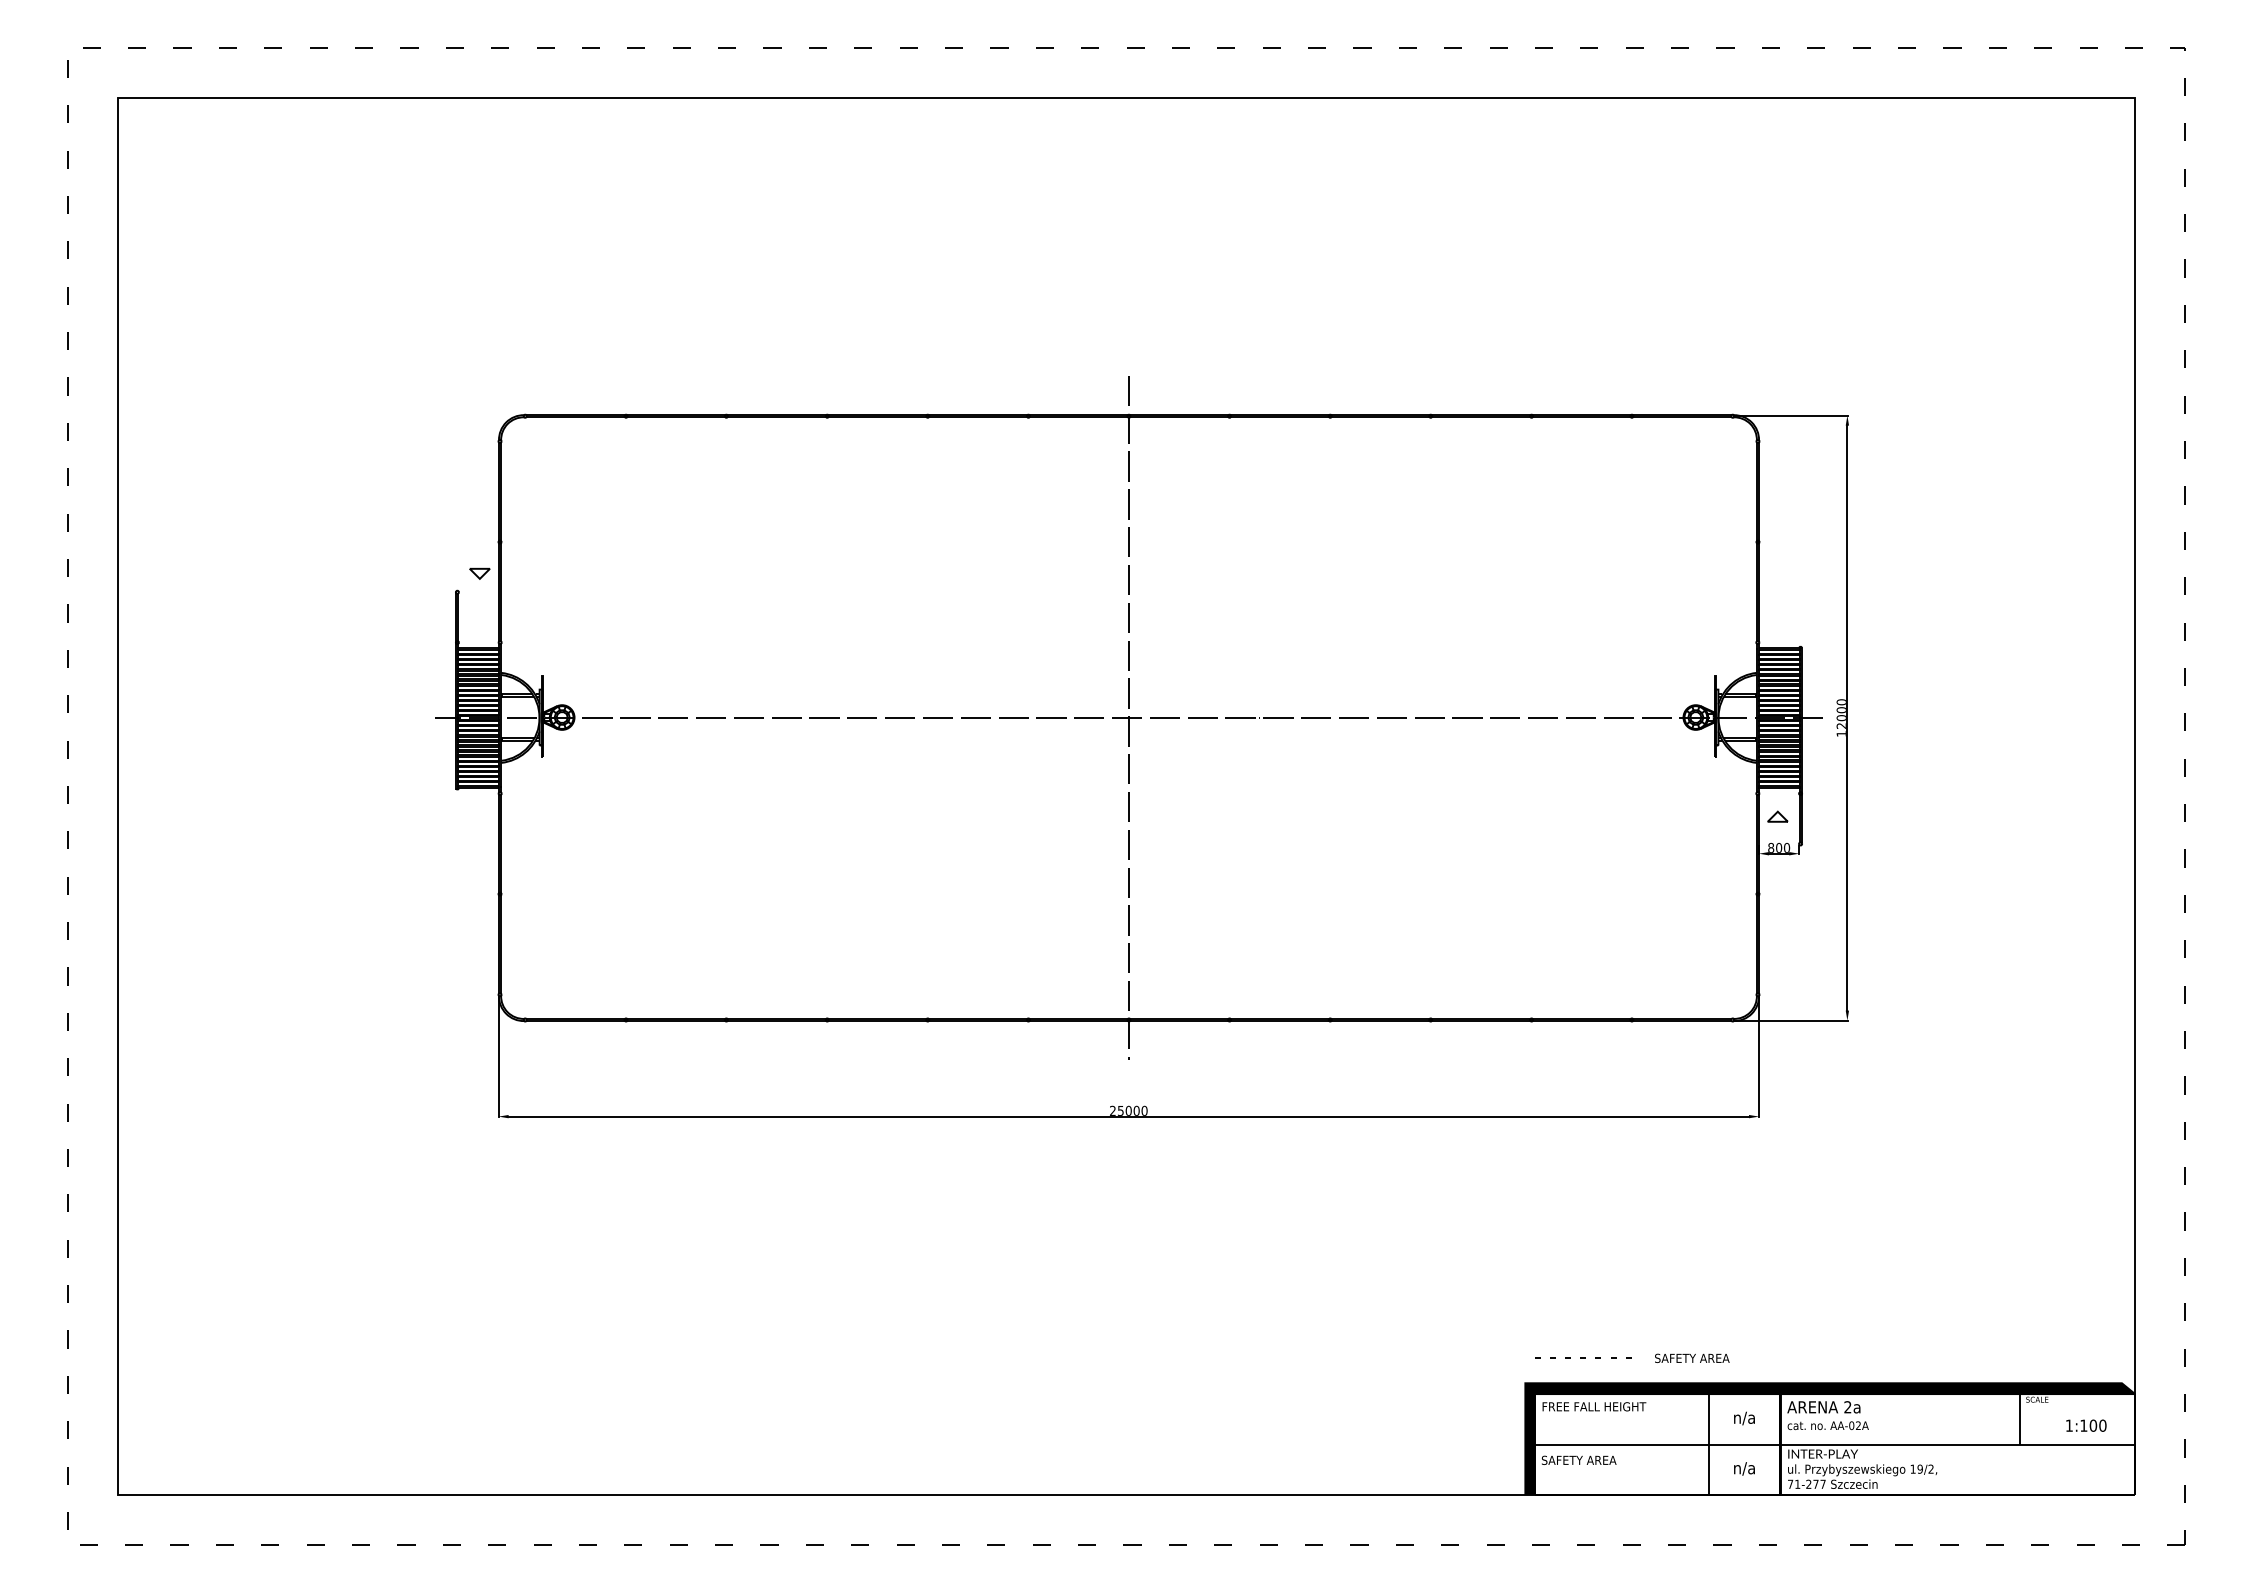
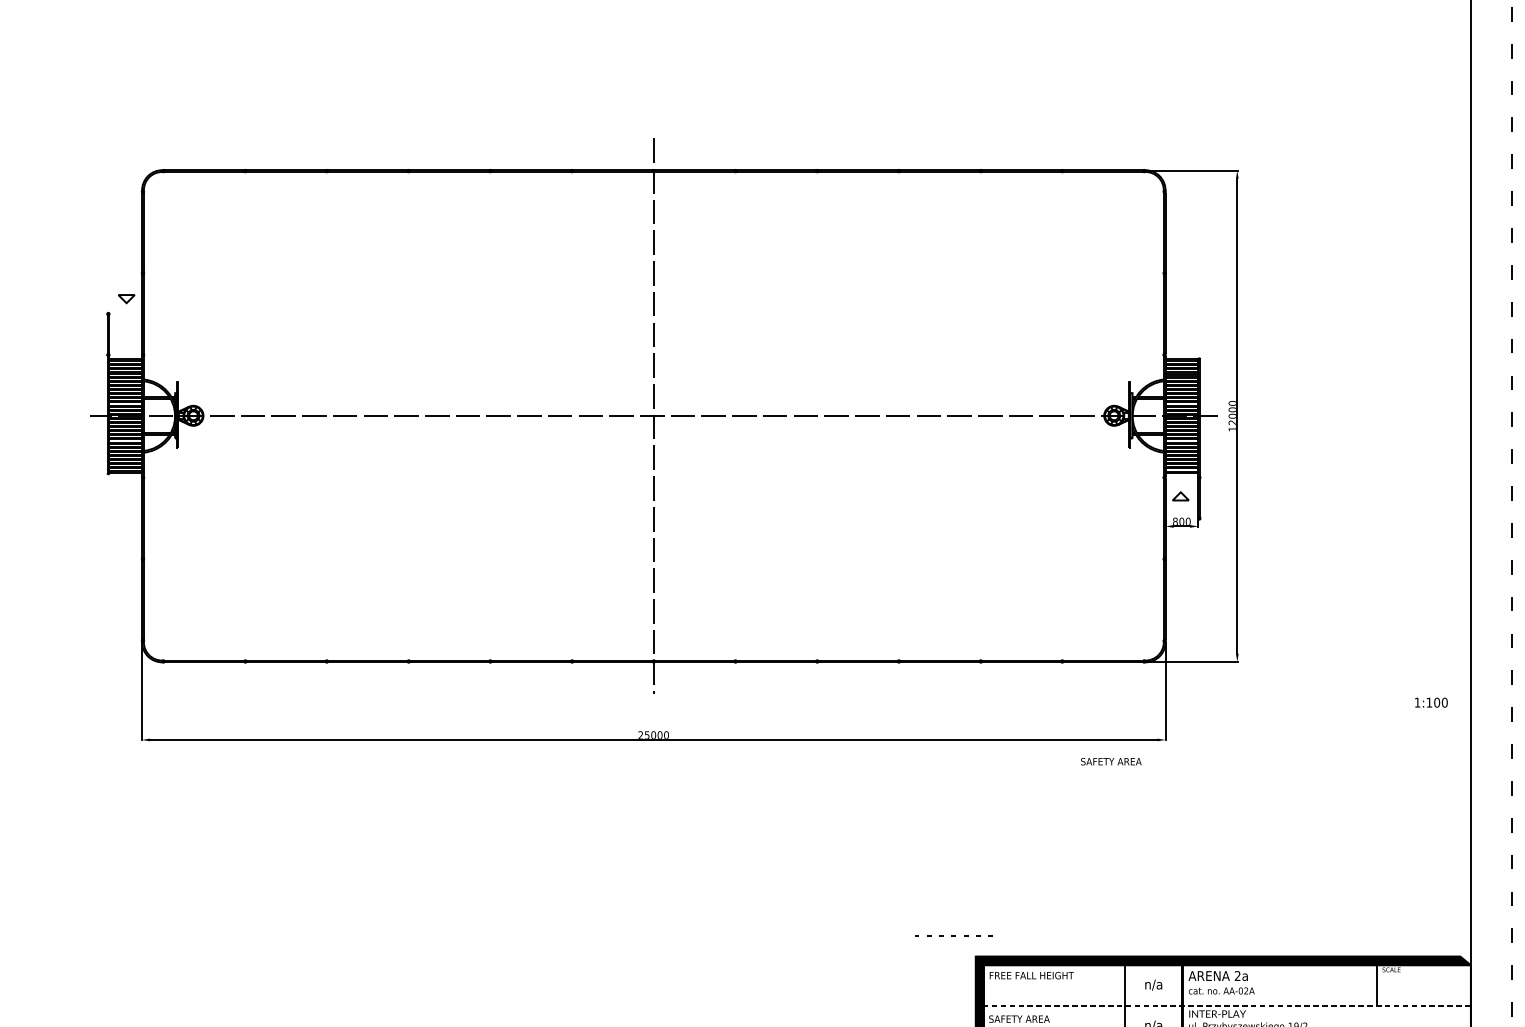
line: (1583, 1357) -> (953, 935), moved
text: (1692, 1357) -> (1111, 760), moved
text: (2086, 1425) -> (1431, 702), moved
line: (1834, 1444) -> (1226, 1006), solid -> dashed

